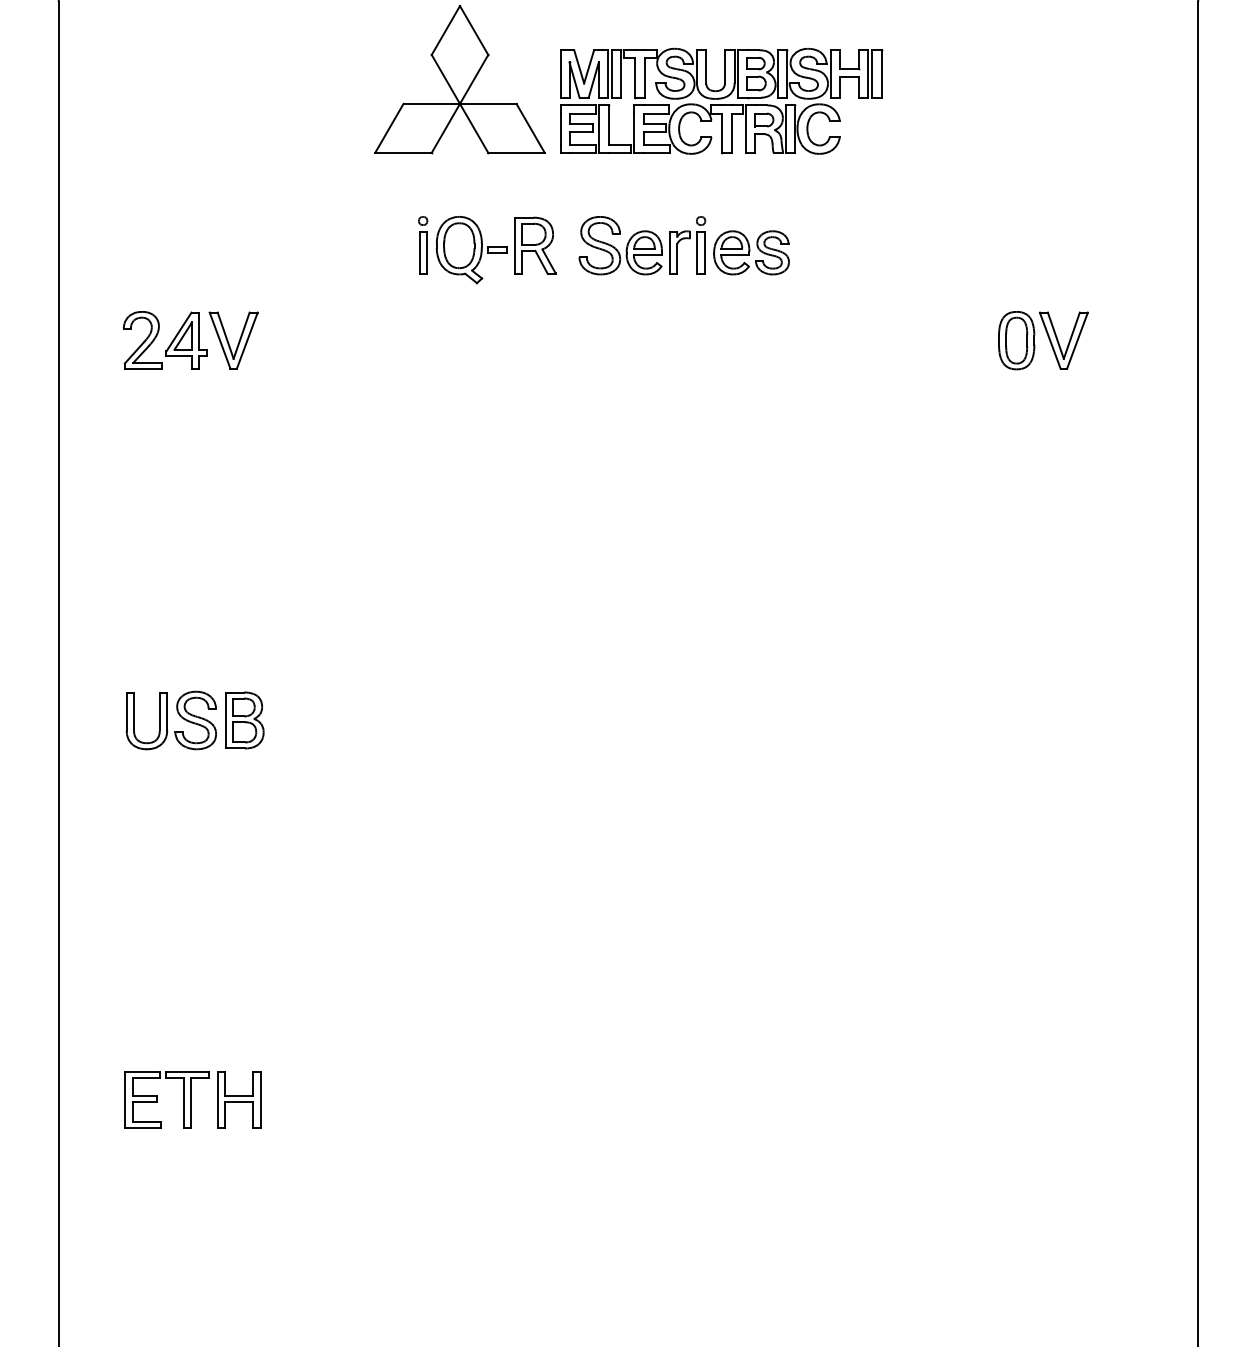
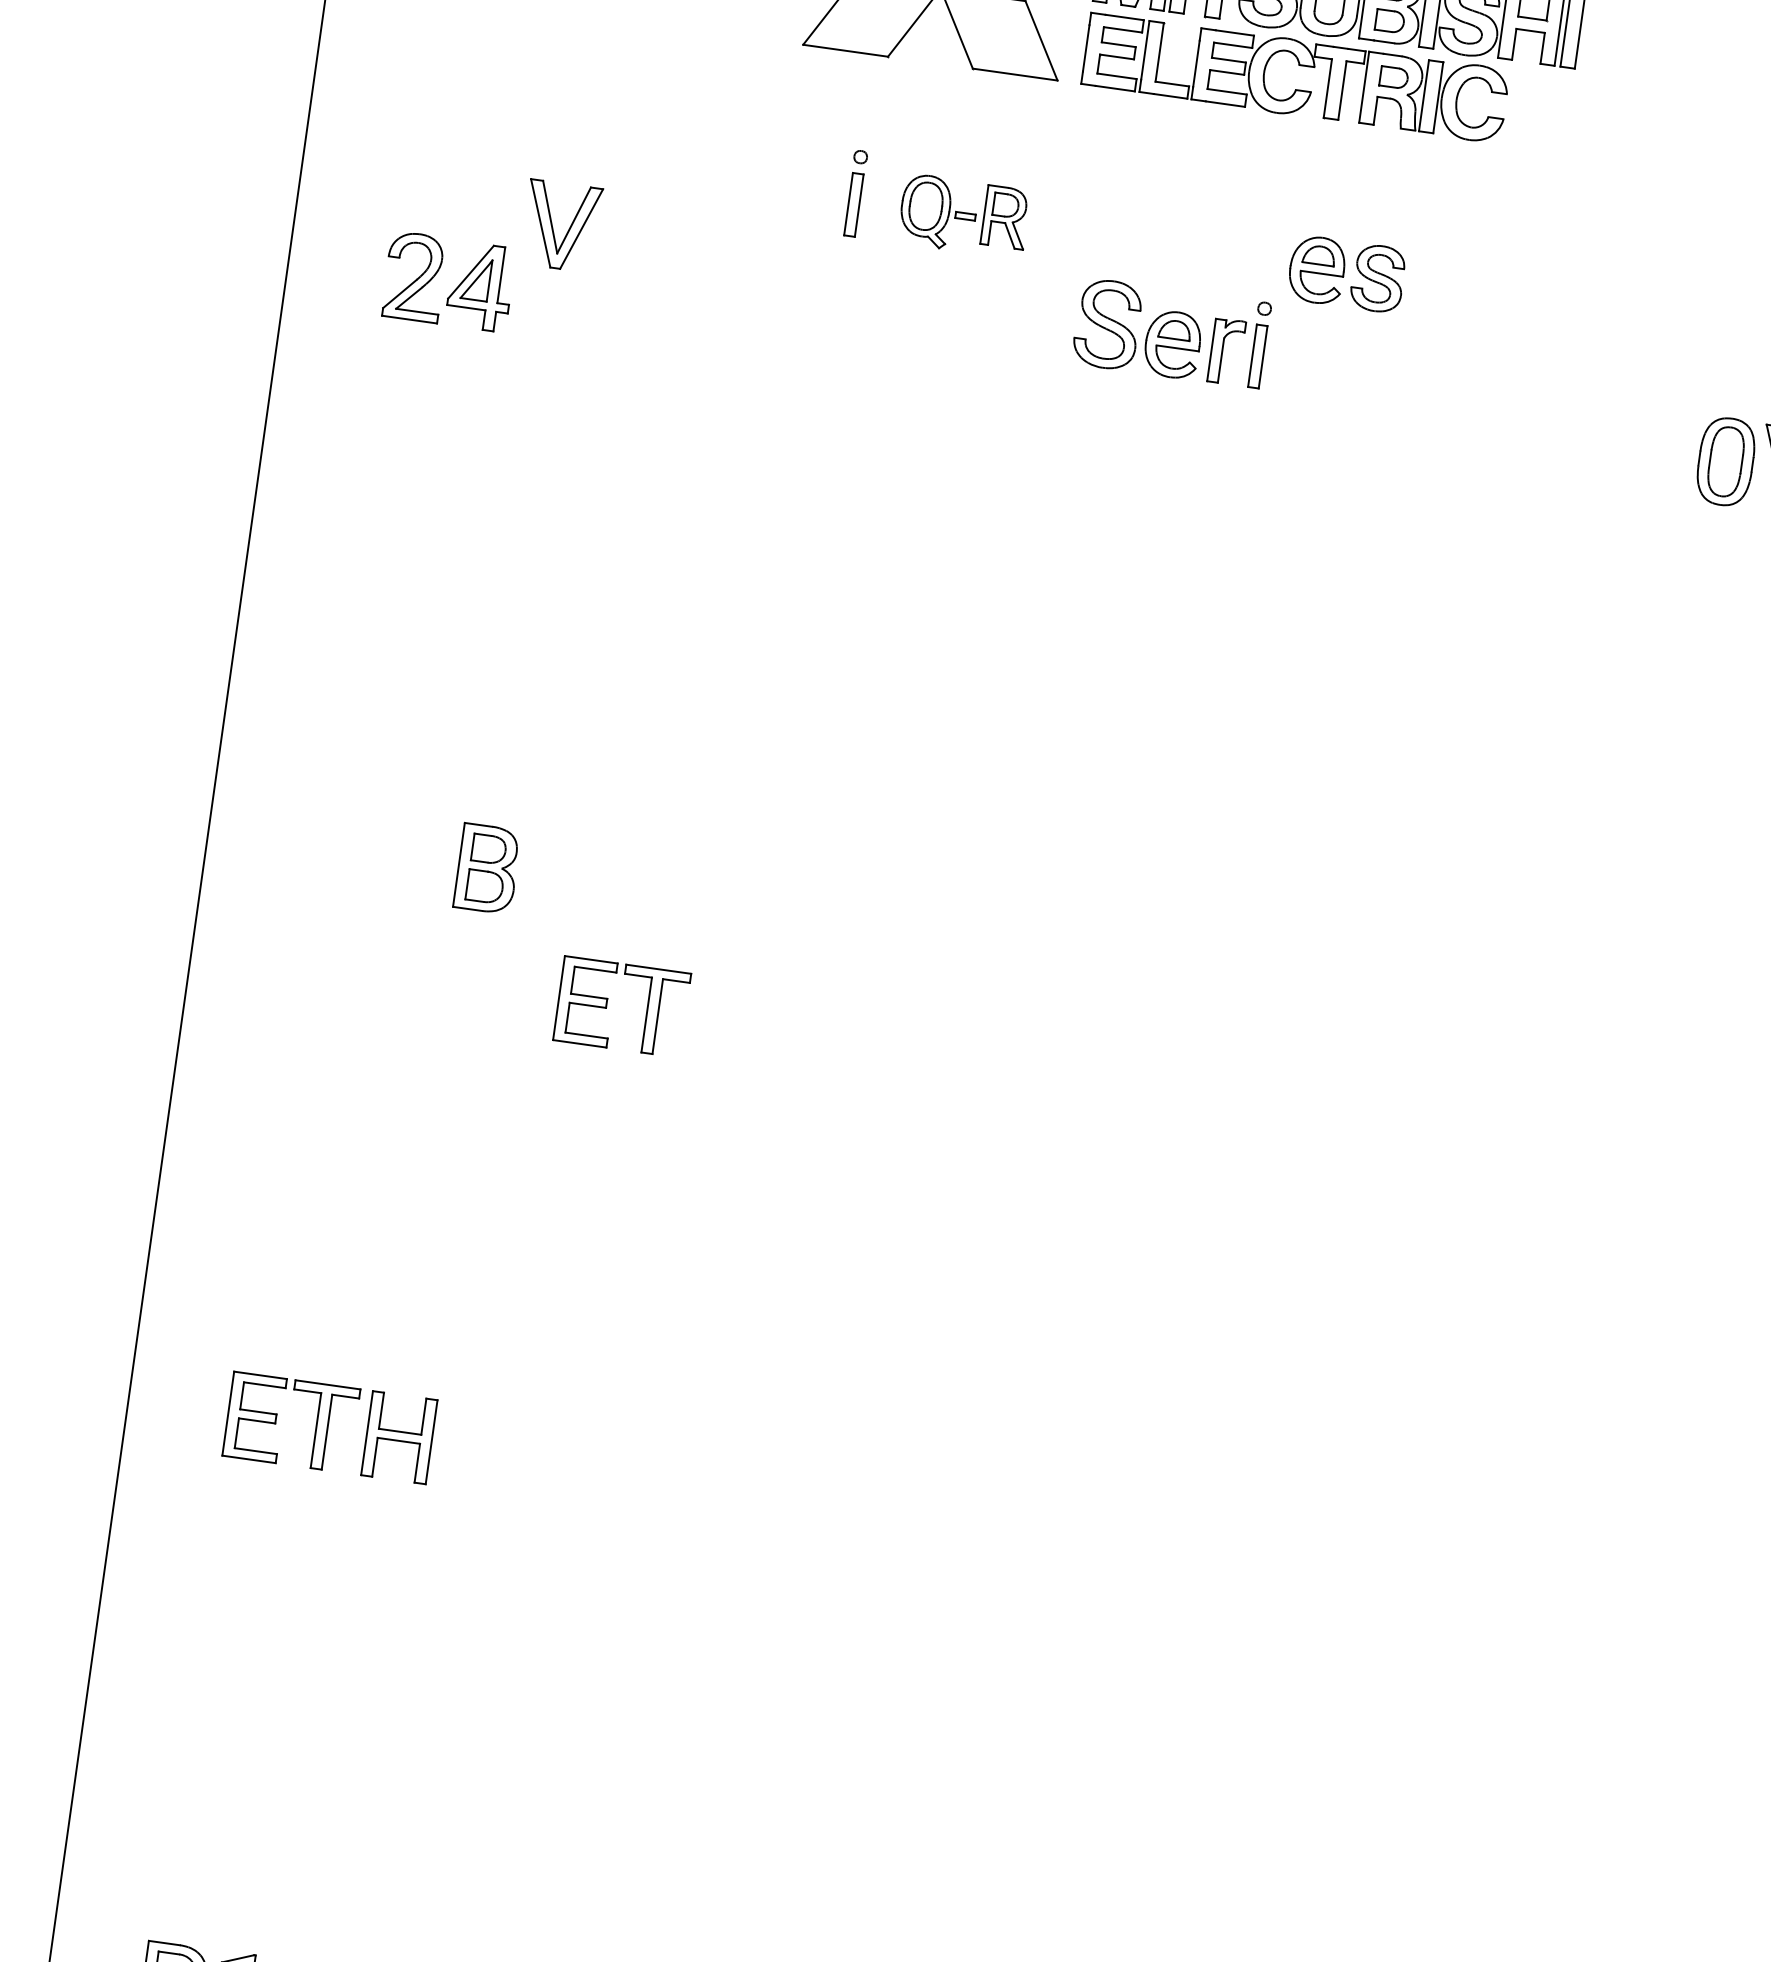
part: (642, 245) -> (1171, 333), moved
part: (495, 250) -> (963, 216), size x0.7
part: (233, 340) -> (560, 225), moved
part: (170, 720) -> (376, 853), removed
part: (335, 797) -> (607, 1003), added

